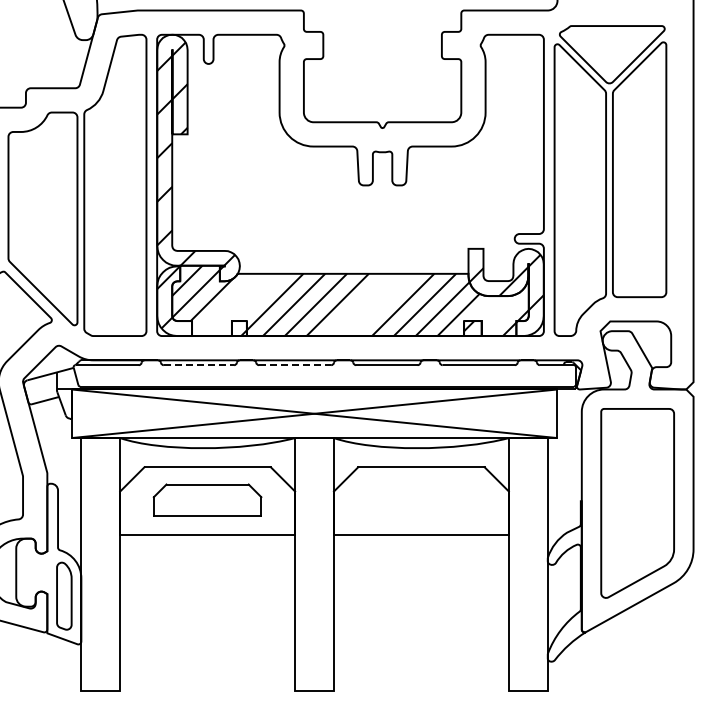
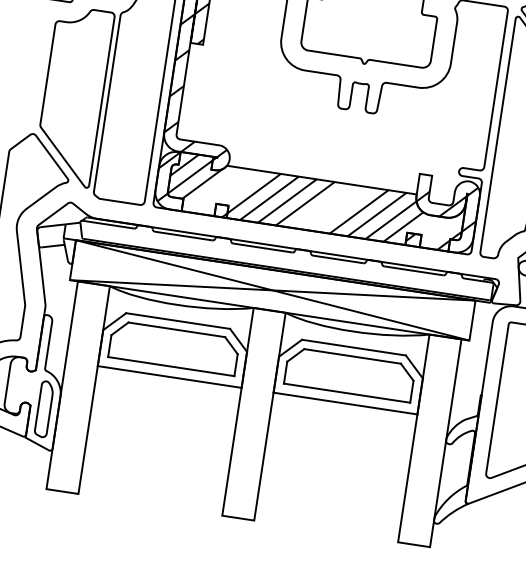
line: (199, 365) -> (184, 236), dashed -> solid
line: (295, 365) -> (263, 248), dashed -> solid
part: (207, 499) -> (174, 347), size x1.43
part: (421, 499) -> (350, 374), added

